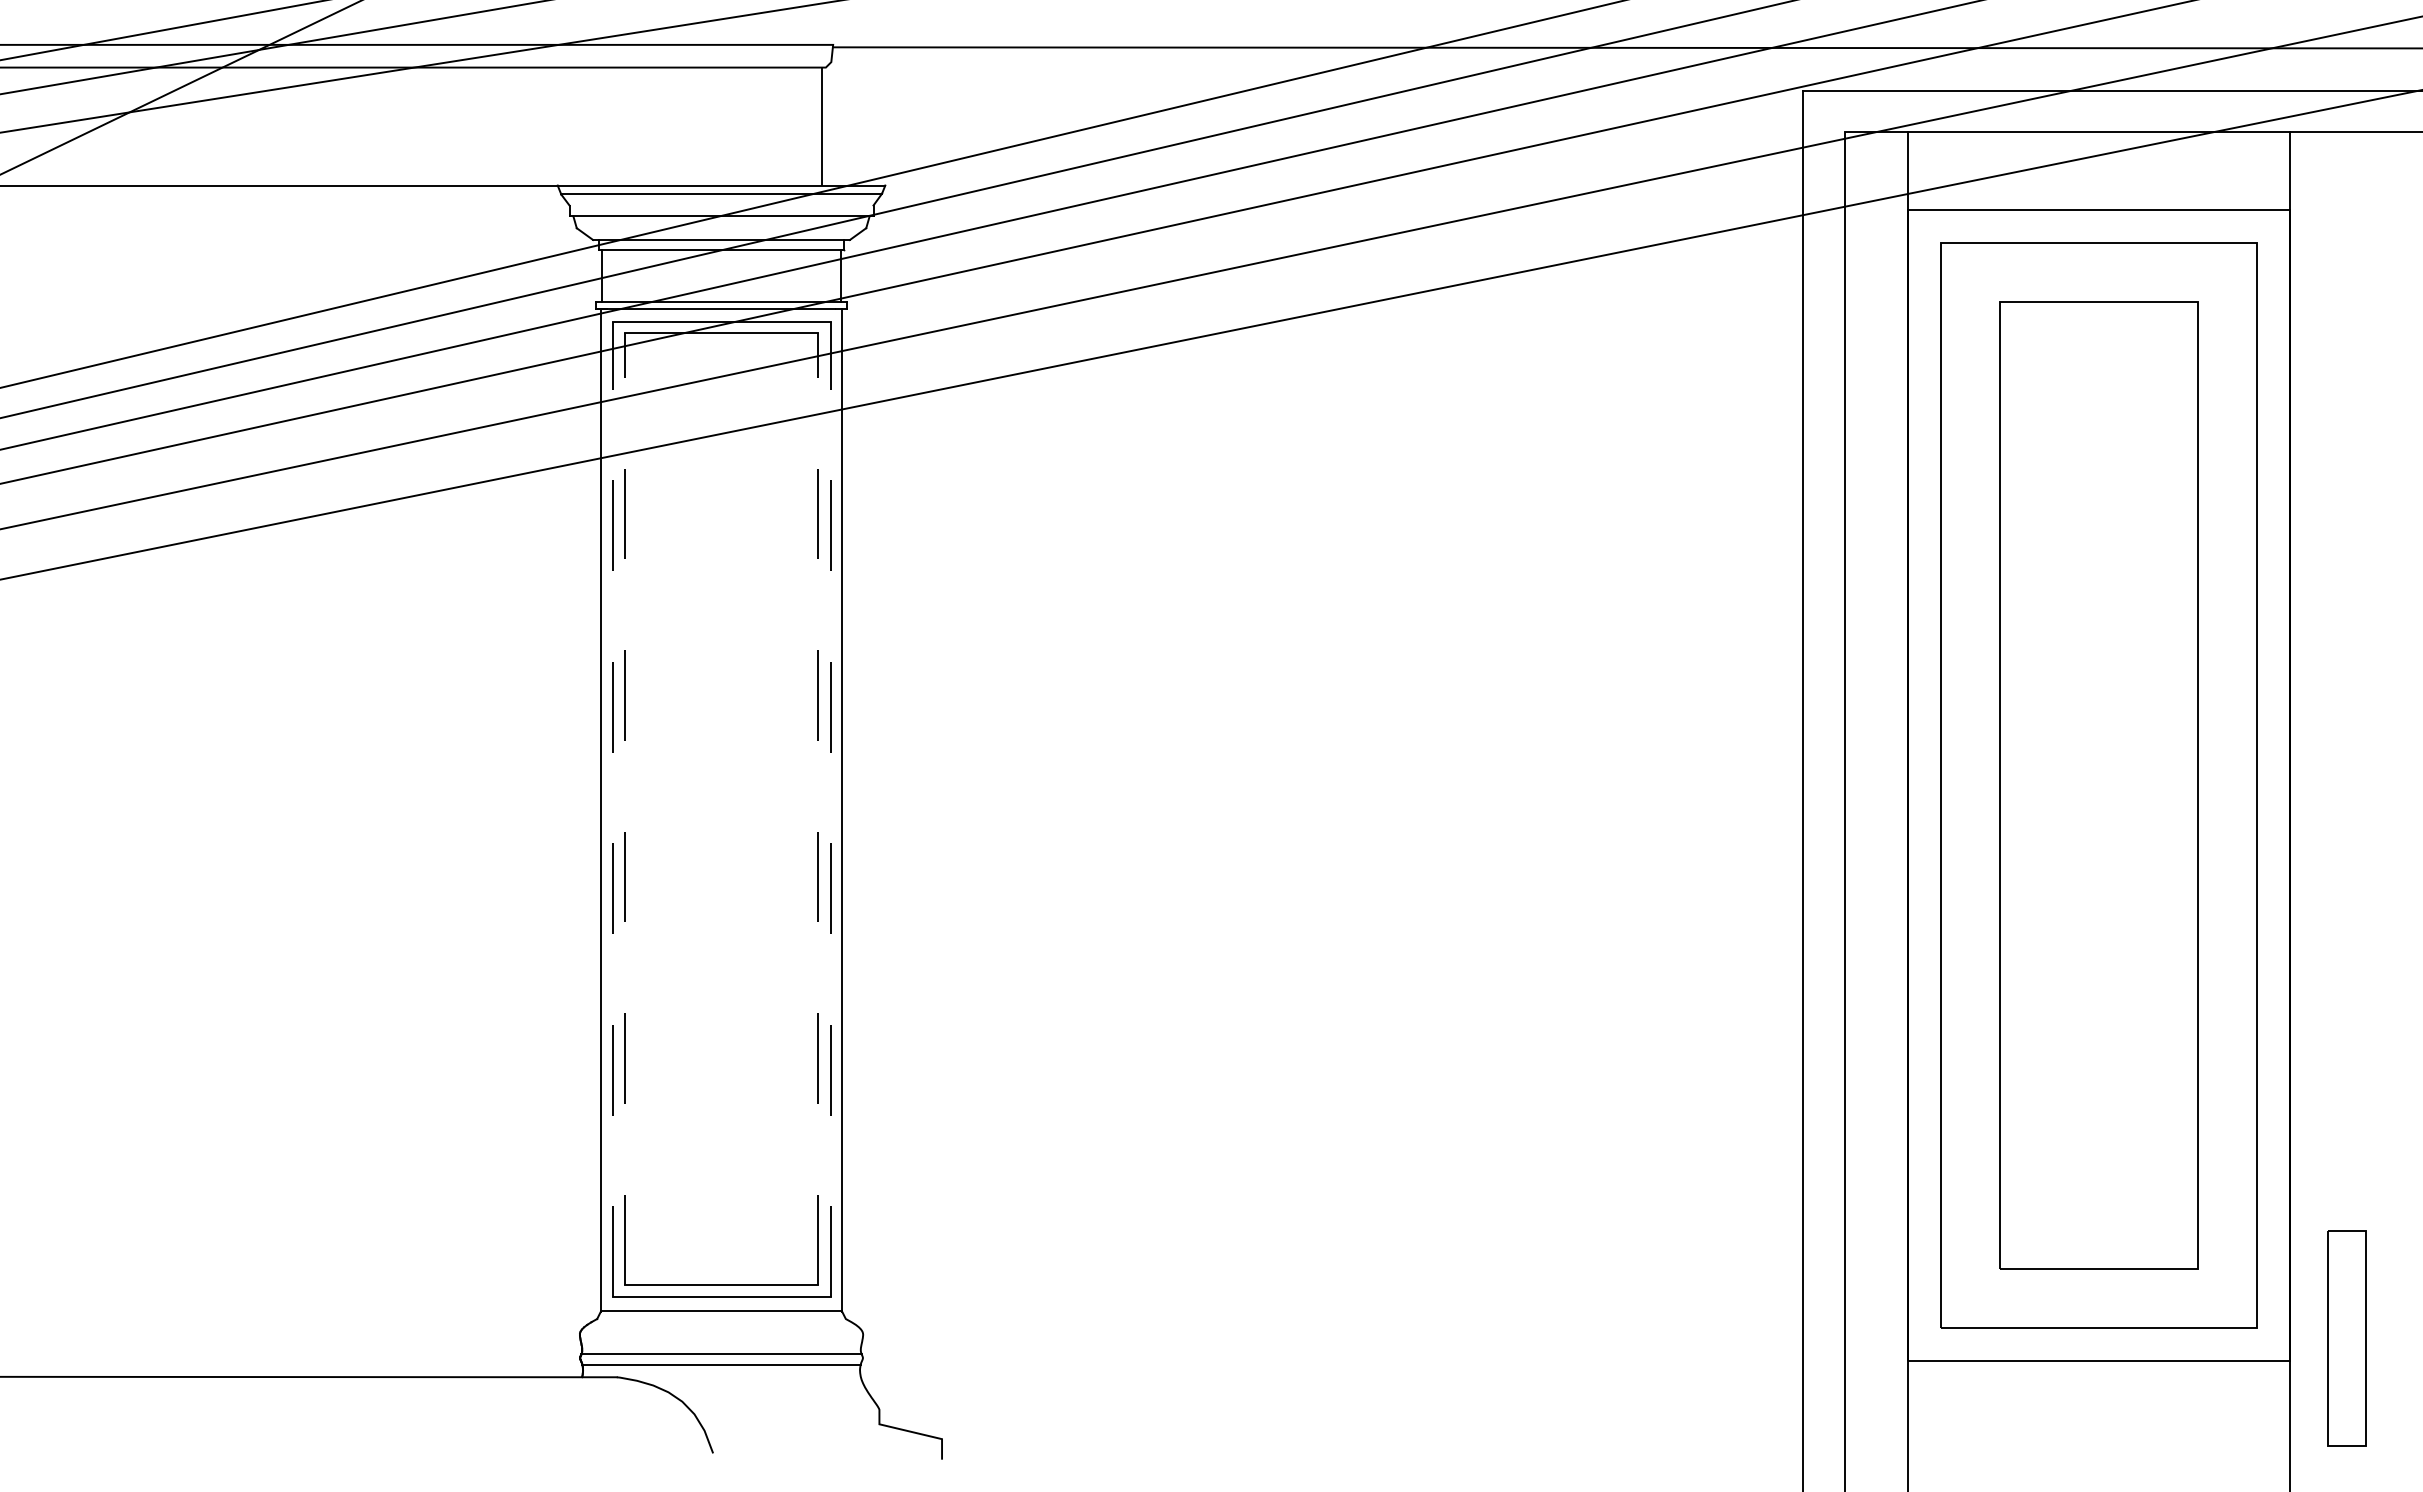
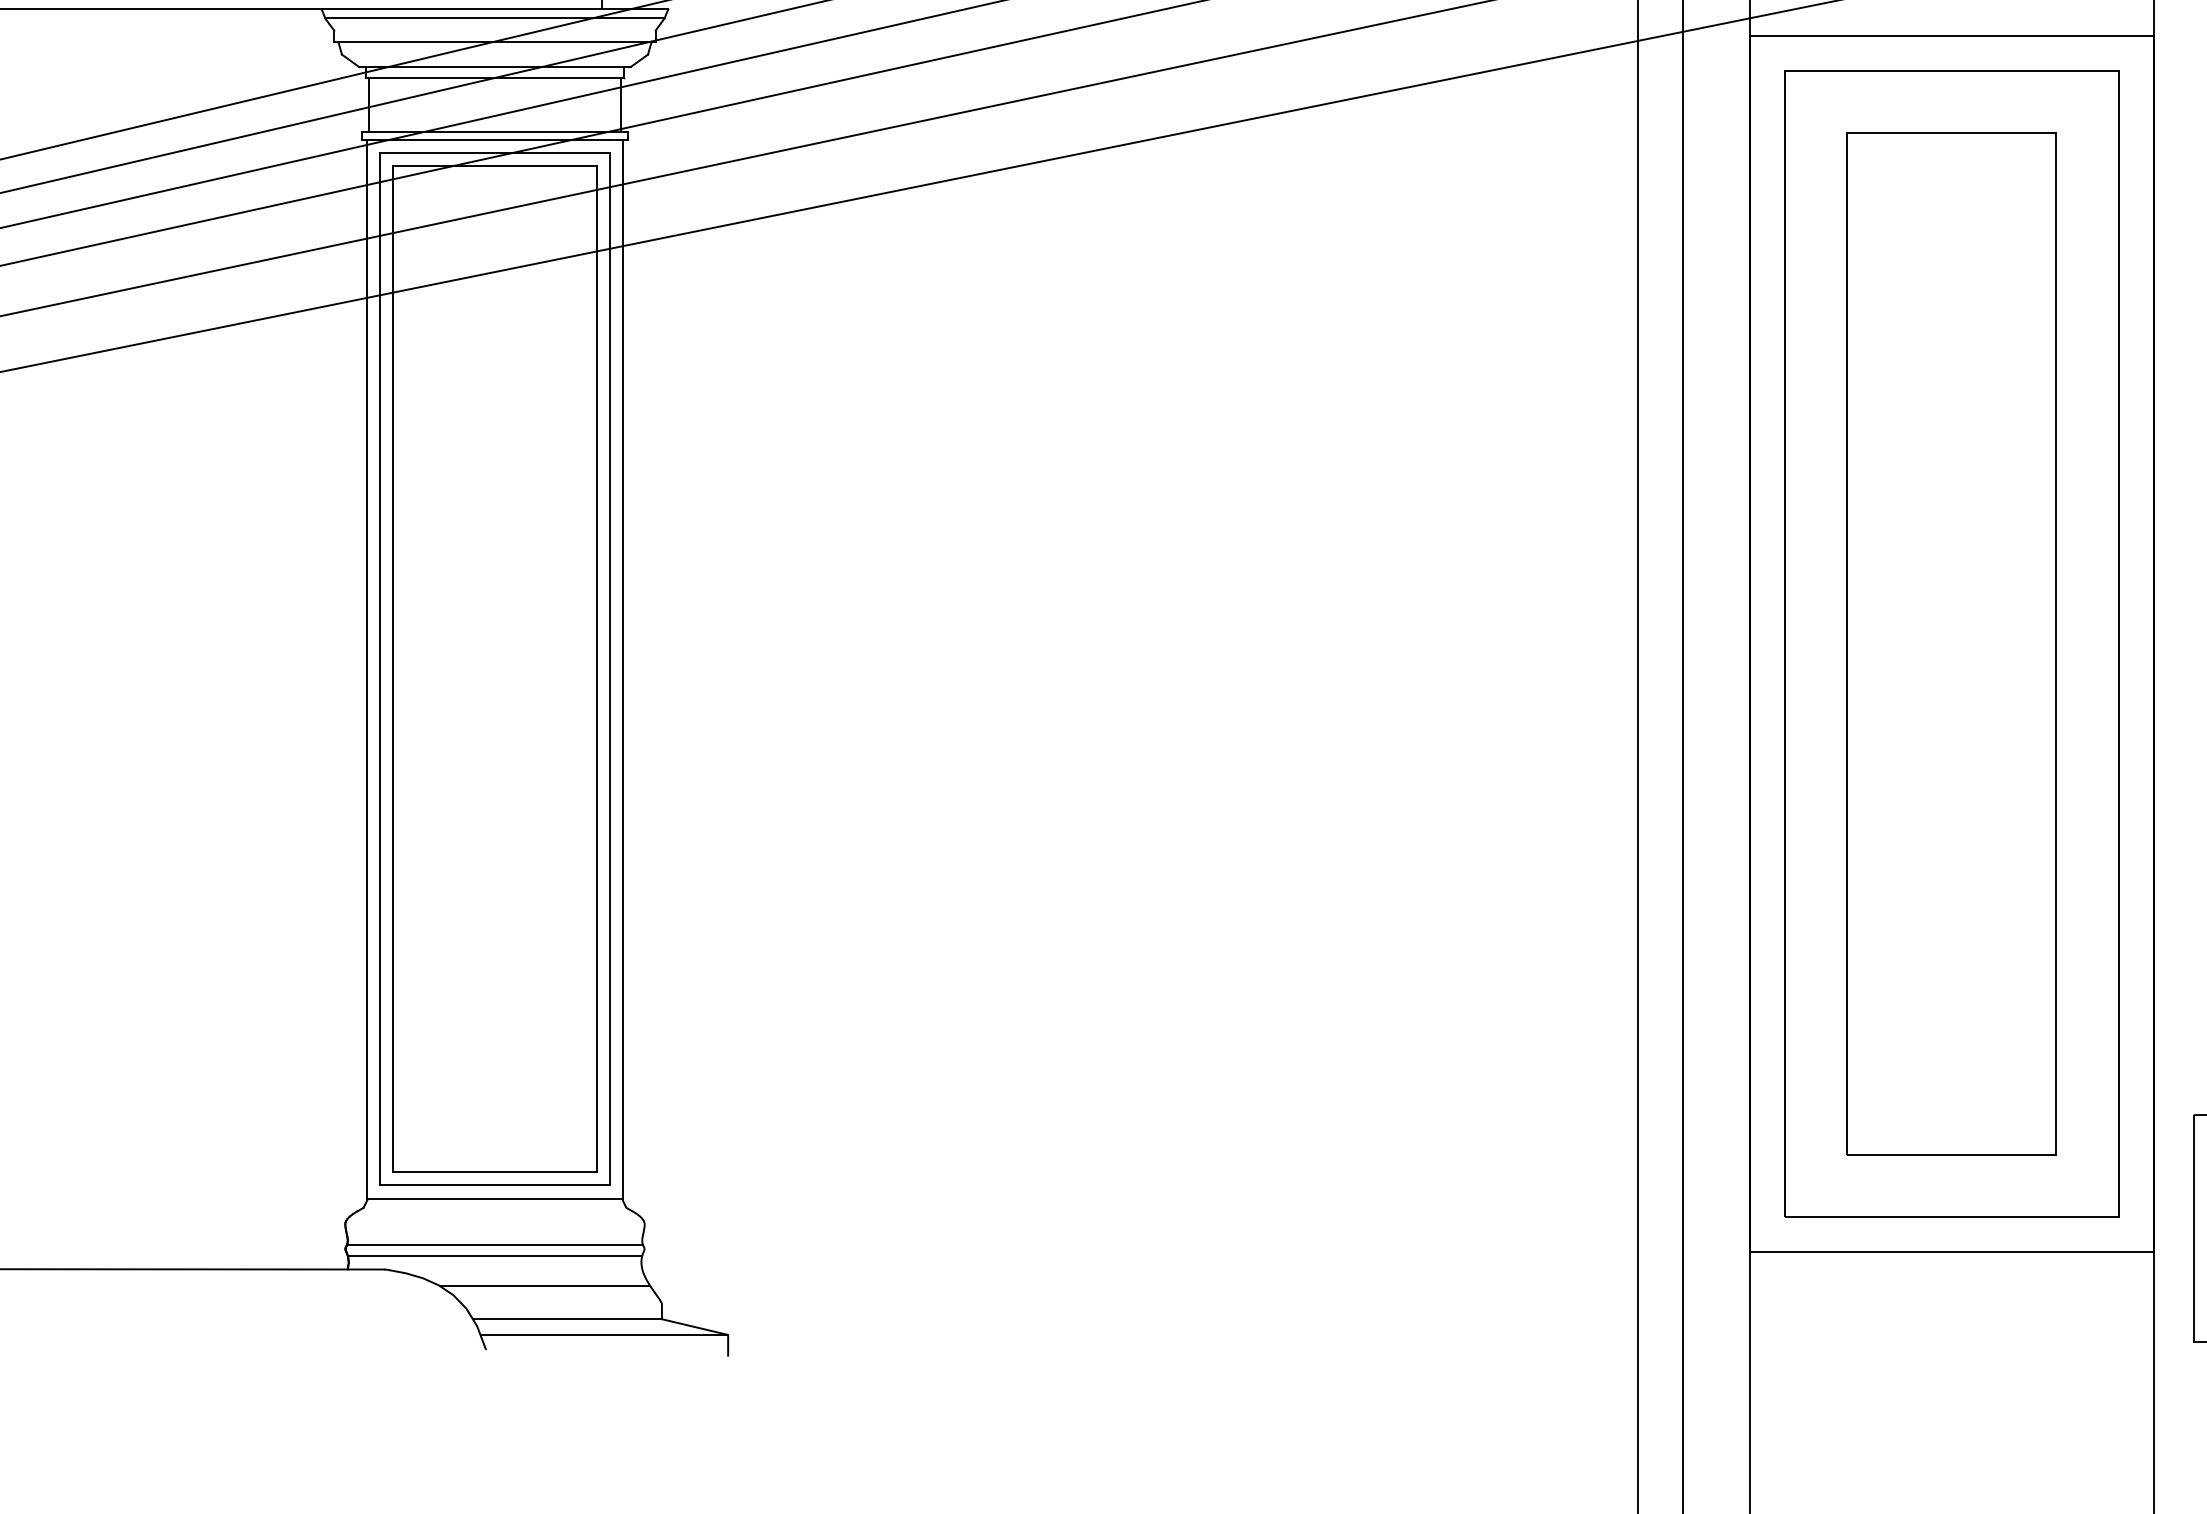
line: (612, 809) -> (379, 669), dashed -> solid
line: (625, 809) -> (393, 669), dashed -> solid
line: (817, 809) -> (596, 669), dashed -> solid
line: (830, 809) -> (610, 669), dashed -> solid
line: (768, 1392) -> (544, 1285), added
line: (789, 1424) -> (566, 1319), added
line: (824, 1439) -> (603, 1335), added

